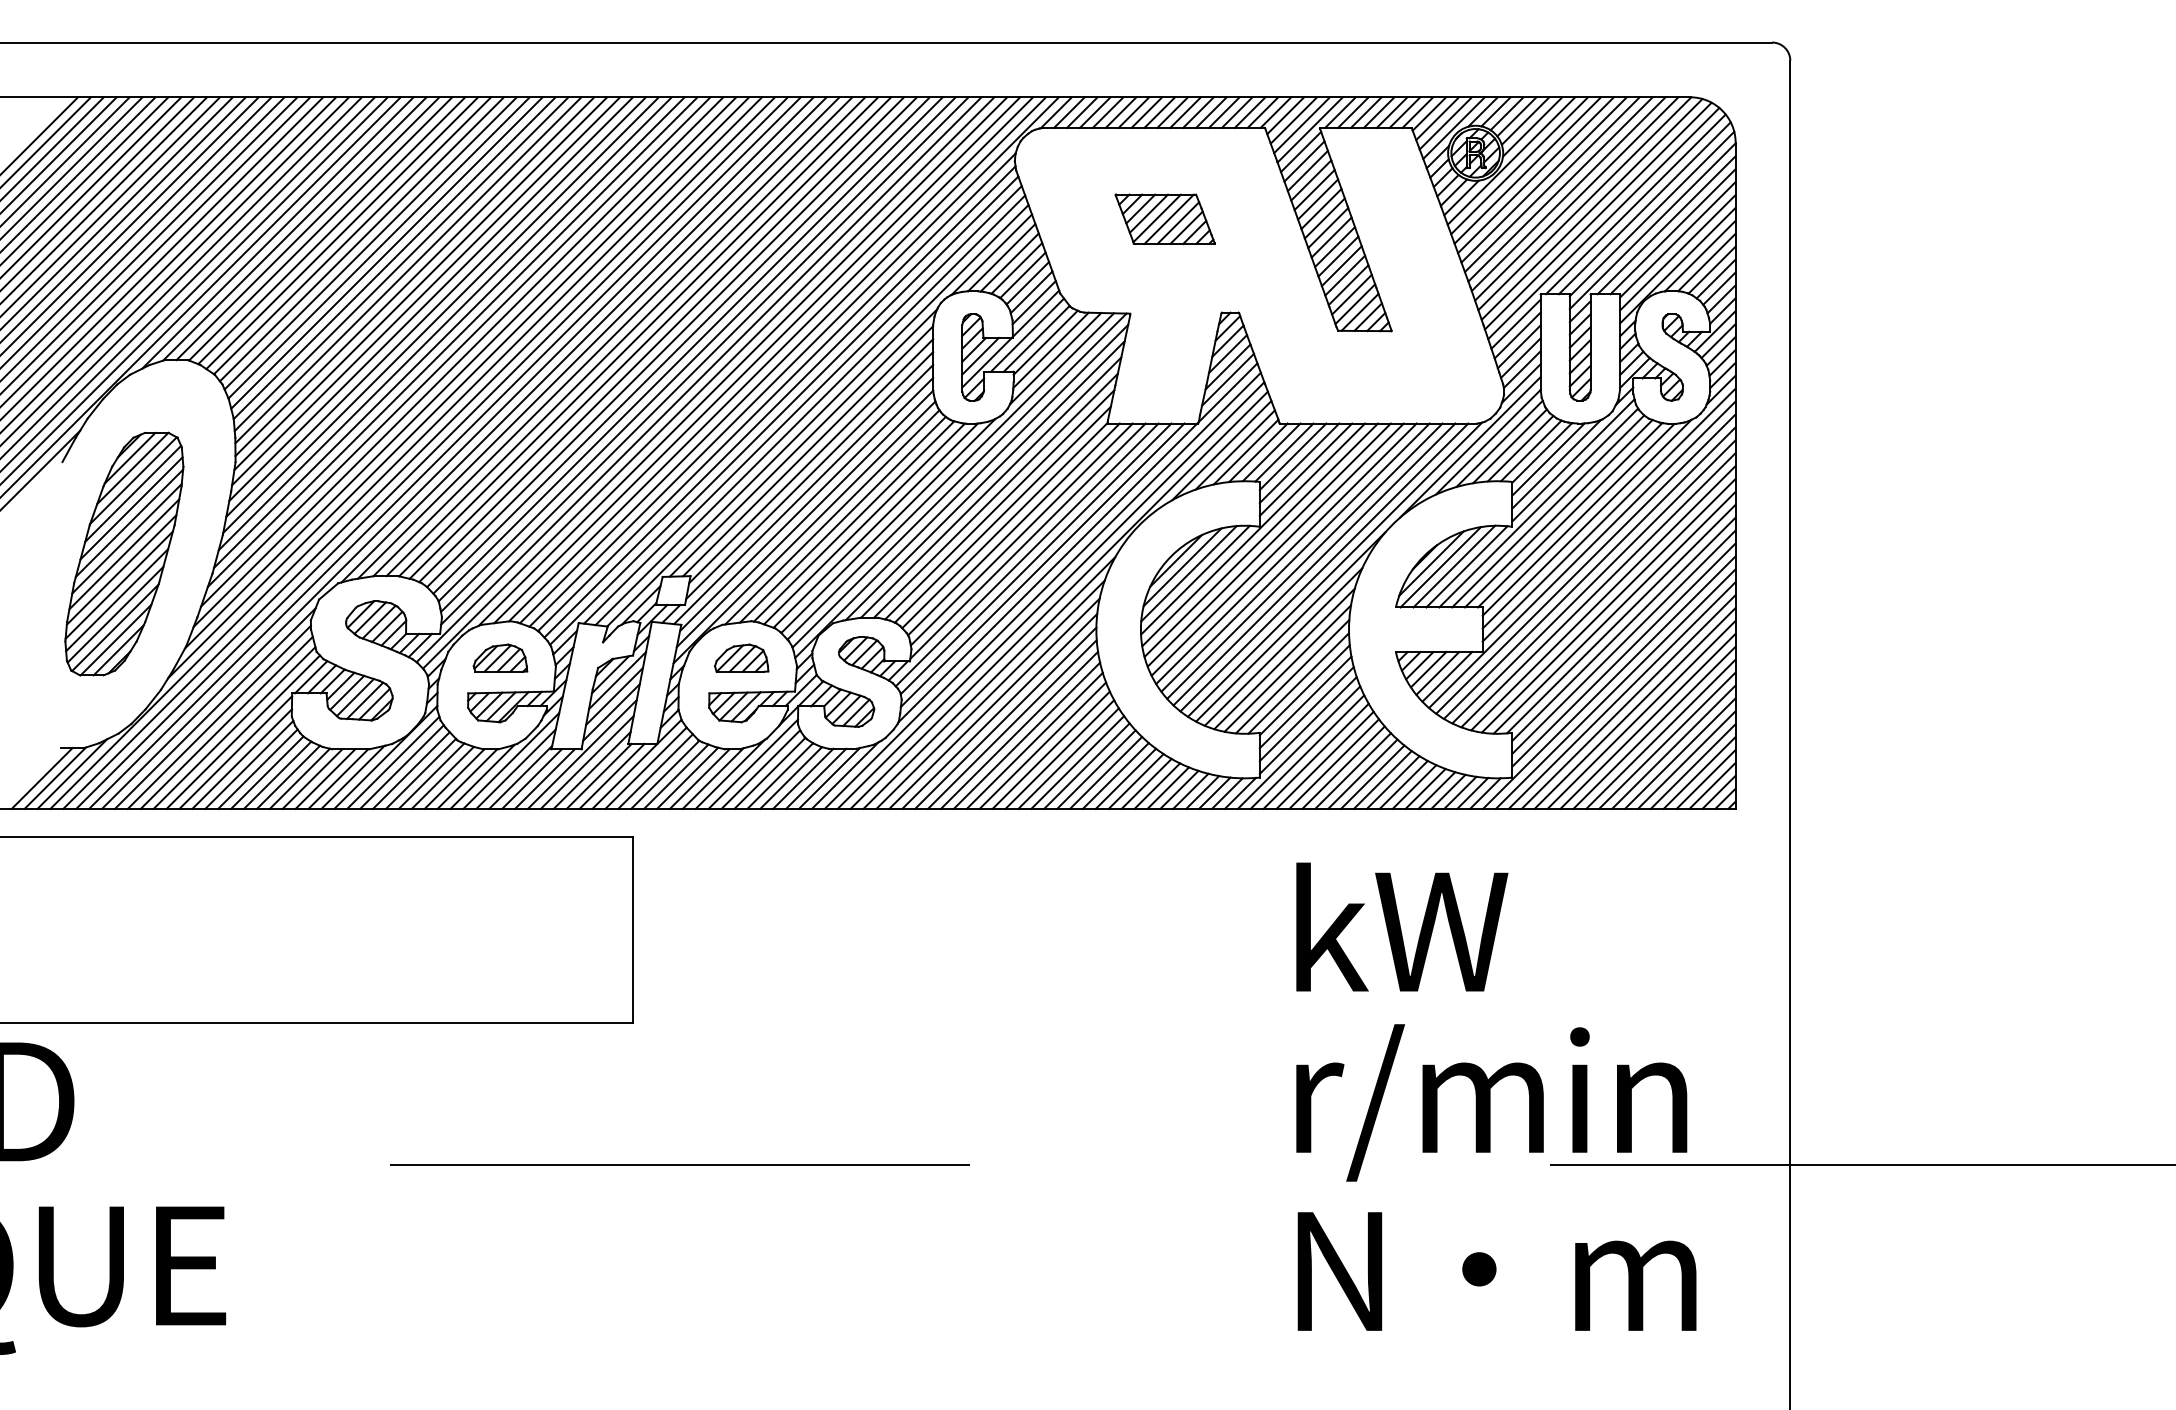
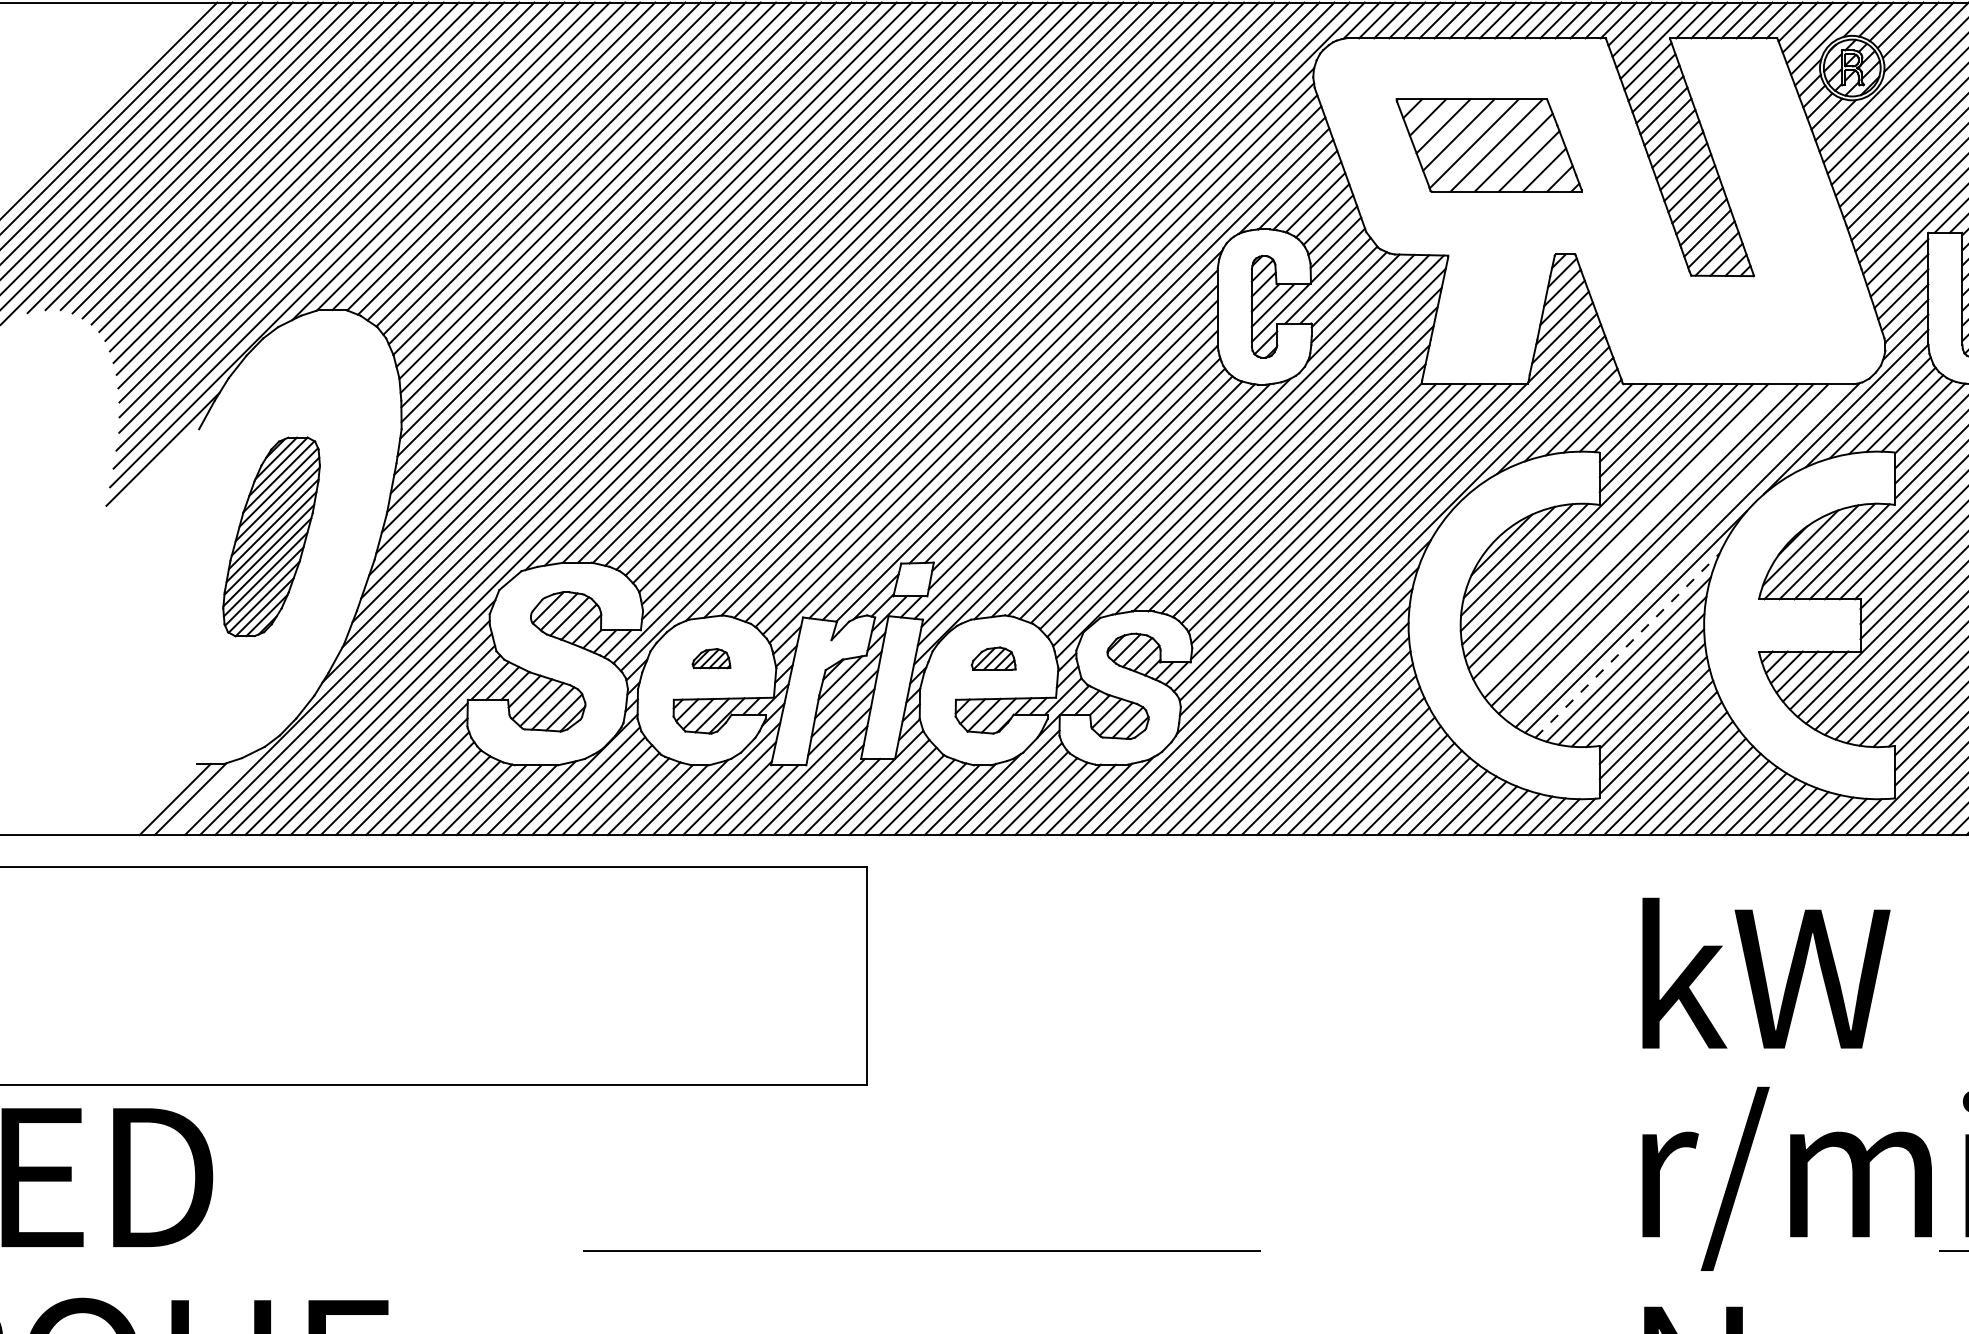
part: (1164, 218) -> (1488, 144), size x1.6
part: (124, 553) -> (271, 536), size x0.7
line: (1286, 553) -> (1630, 536), removed
line: (1324, 567) -> (1675, 552), removed
line: (1283, 646) -> (1627, 644), solid -> dashed
part: (500, 657) -> (711, 657), size x0.6
part: (741, 657) -> (993, 657), size x0.7
line: (72, 773) -> (210, 793), removed

